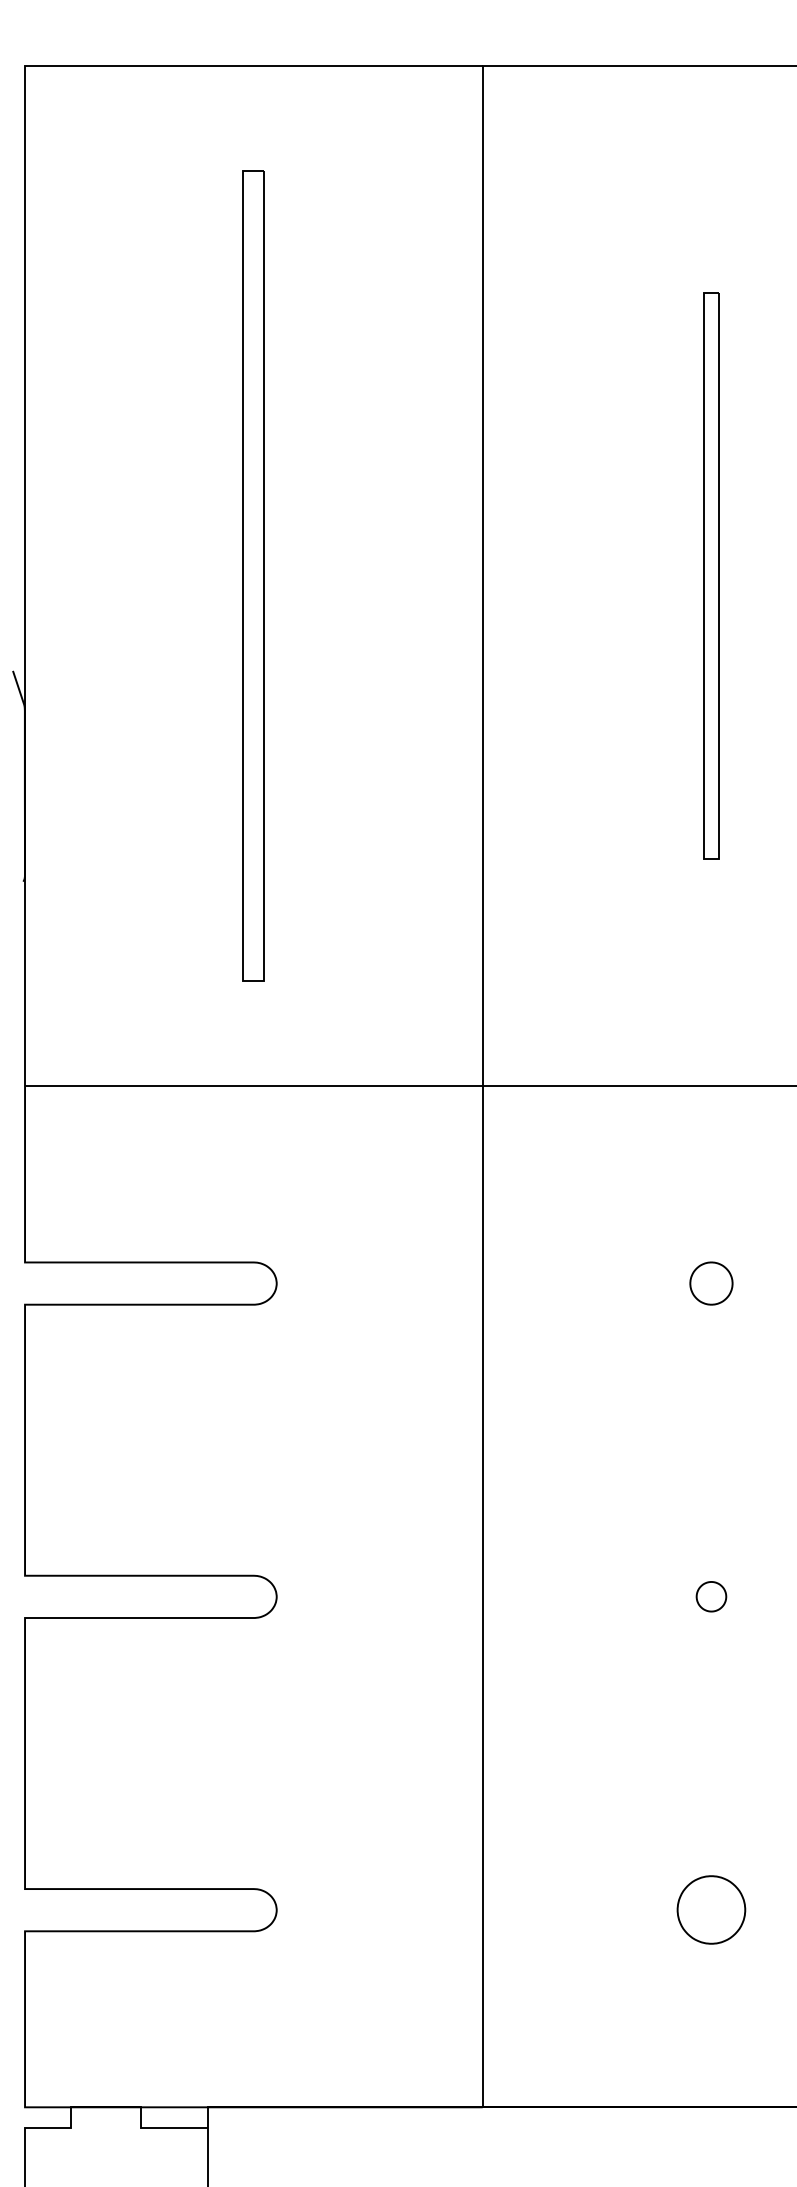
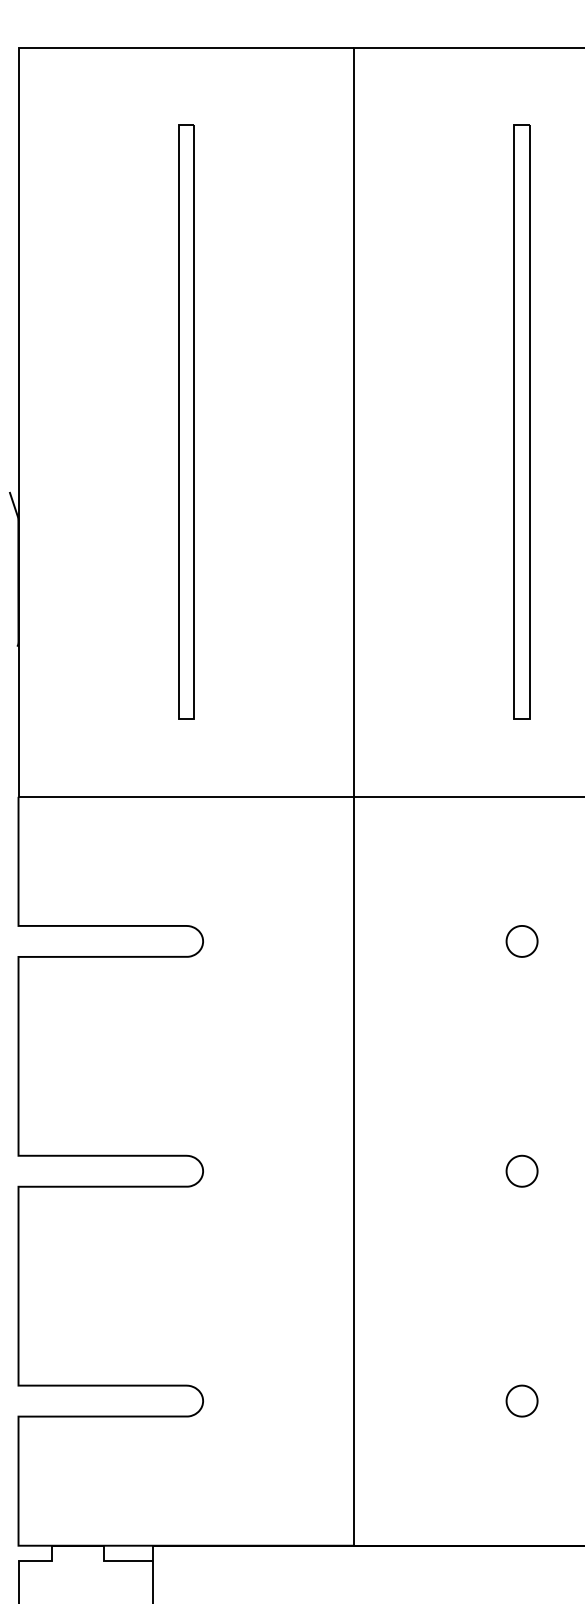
part: (711, 575) -> (522, 421), size x1.43
part: (711, 1596) -> (522, 1171), size x1.43
part: (711, 1910) -> (522, 1401), size x0.62

